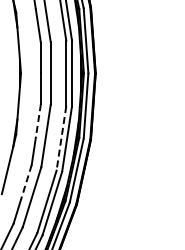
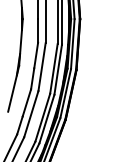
line: (38, 120) -> (36, 55), dashed -> solid
line: (61, 138) -> (53, 69), dashed -> solid
line: (26, 183) -> (27, 103), dashed -> solid

